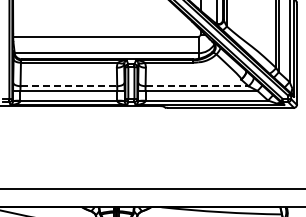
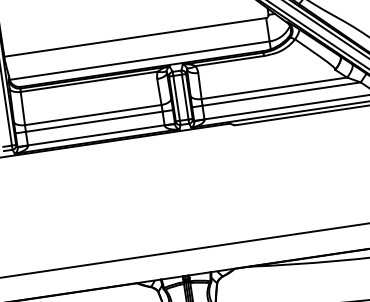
line: (69, 86) -> (94, 115), dashed -> solid
line: (197, 86) -> (274, 88), dashed -> solid

